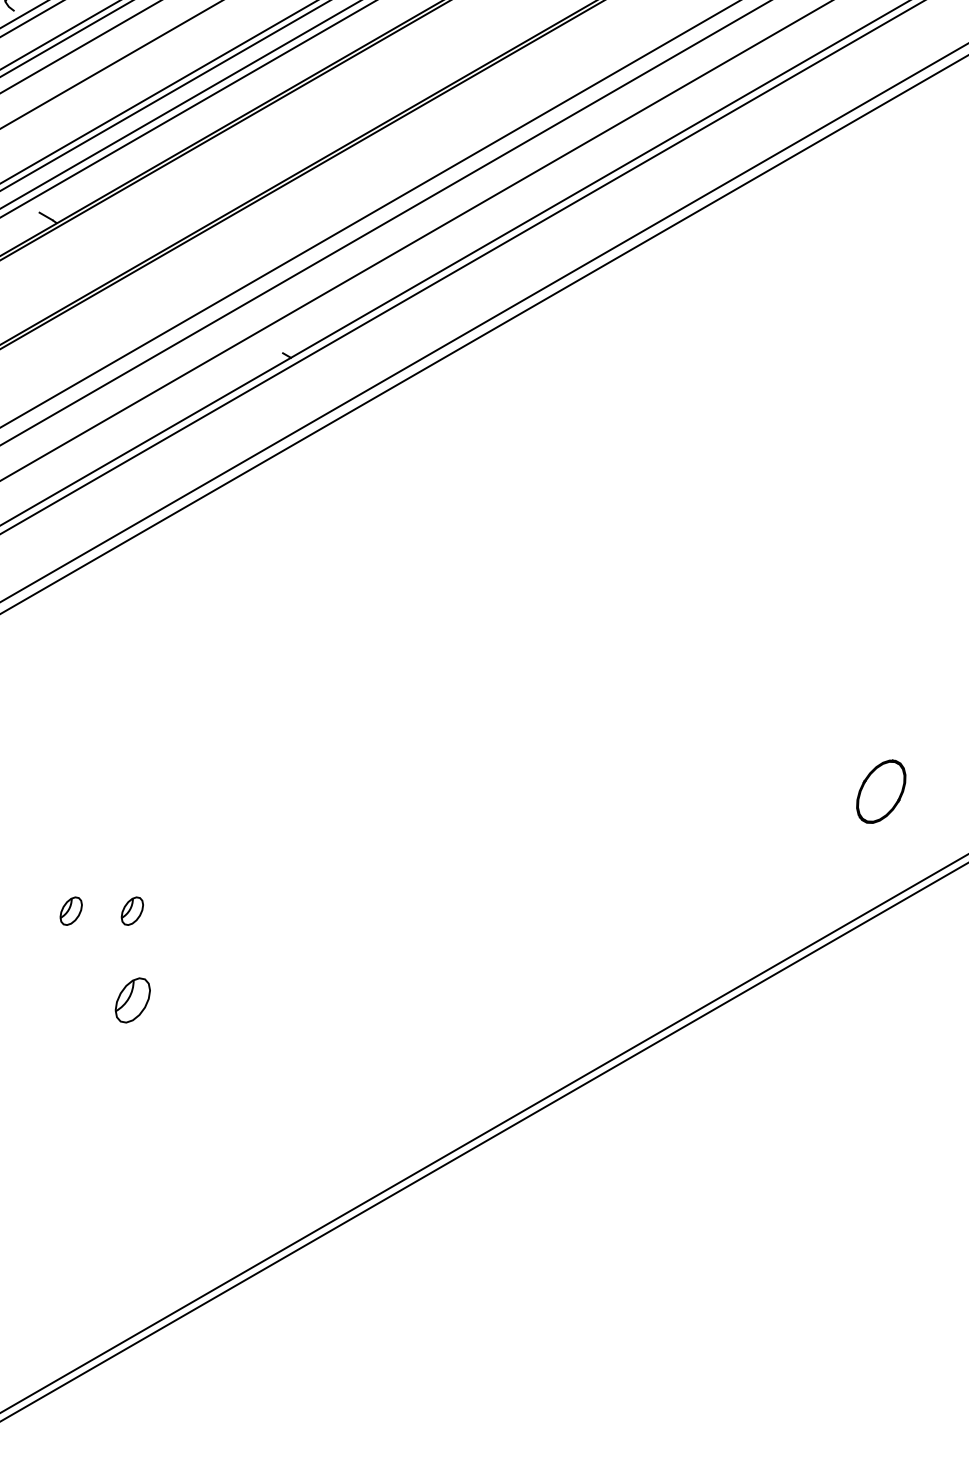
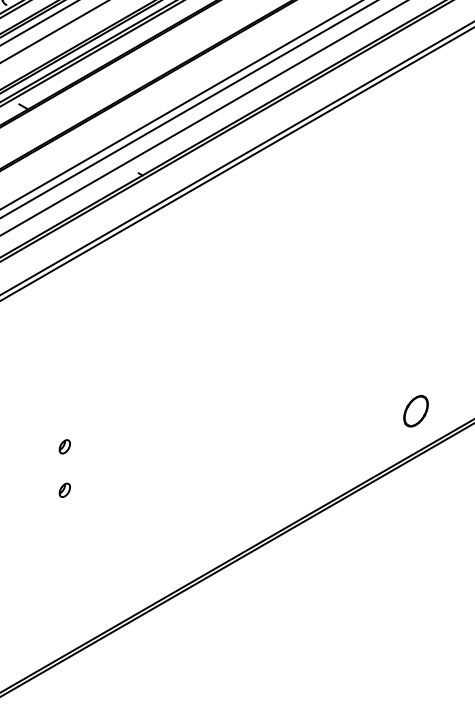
part: (880, 790) -> (415, 410), moved
part: (70, 910) -> (34, 446), removed
part: (131, 998) -> (64, 489), size x0.62

